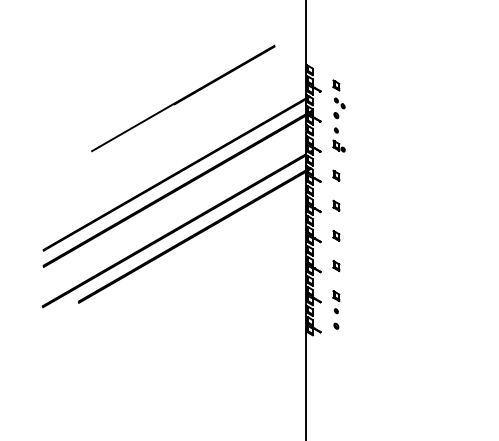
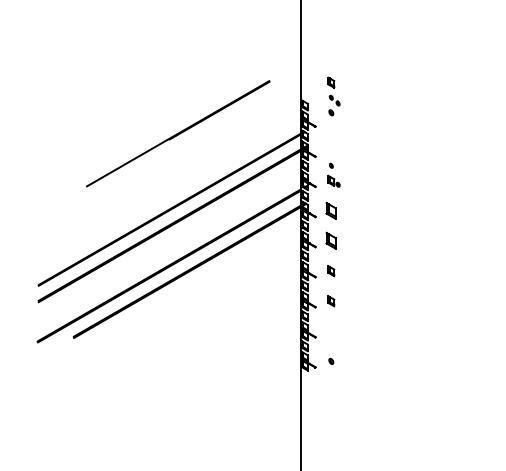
part: (338, 99) -> (333, 96), moved
part: (336, 175) -> (331, 210), size x1.6
part: (336, 206) -> (331, 241), size x1.6
part: (336, 302) -> (331, 337), removed

